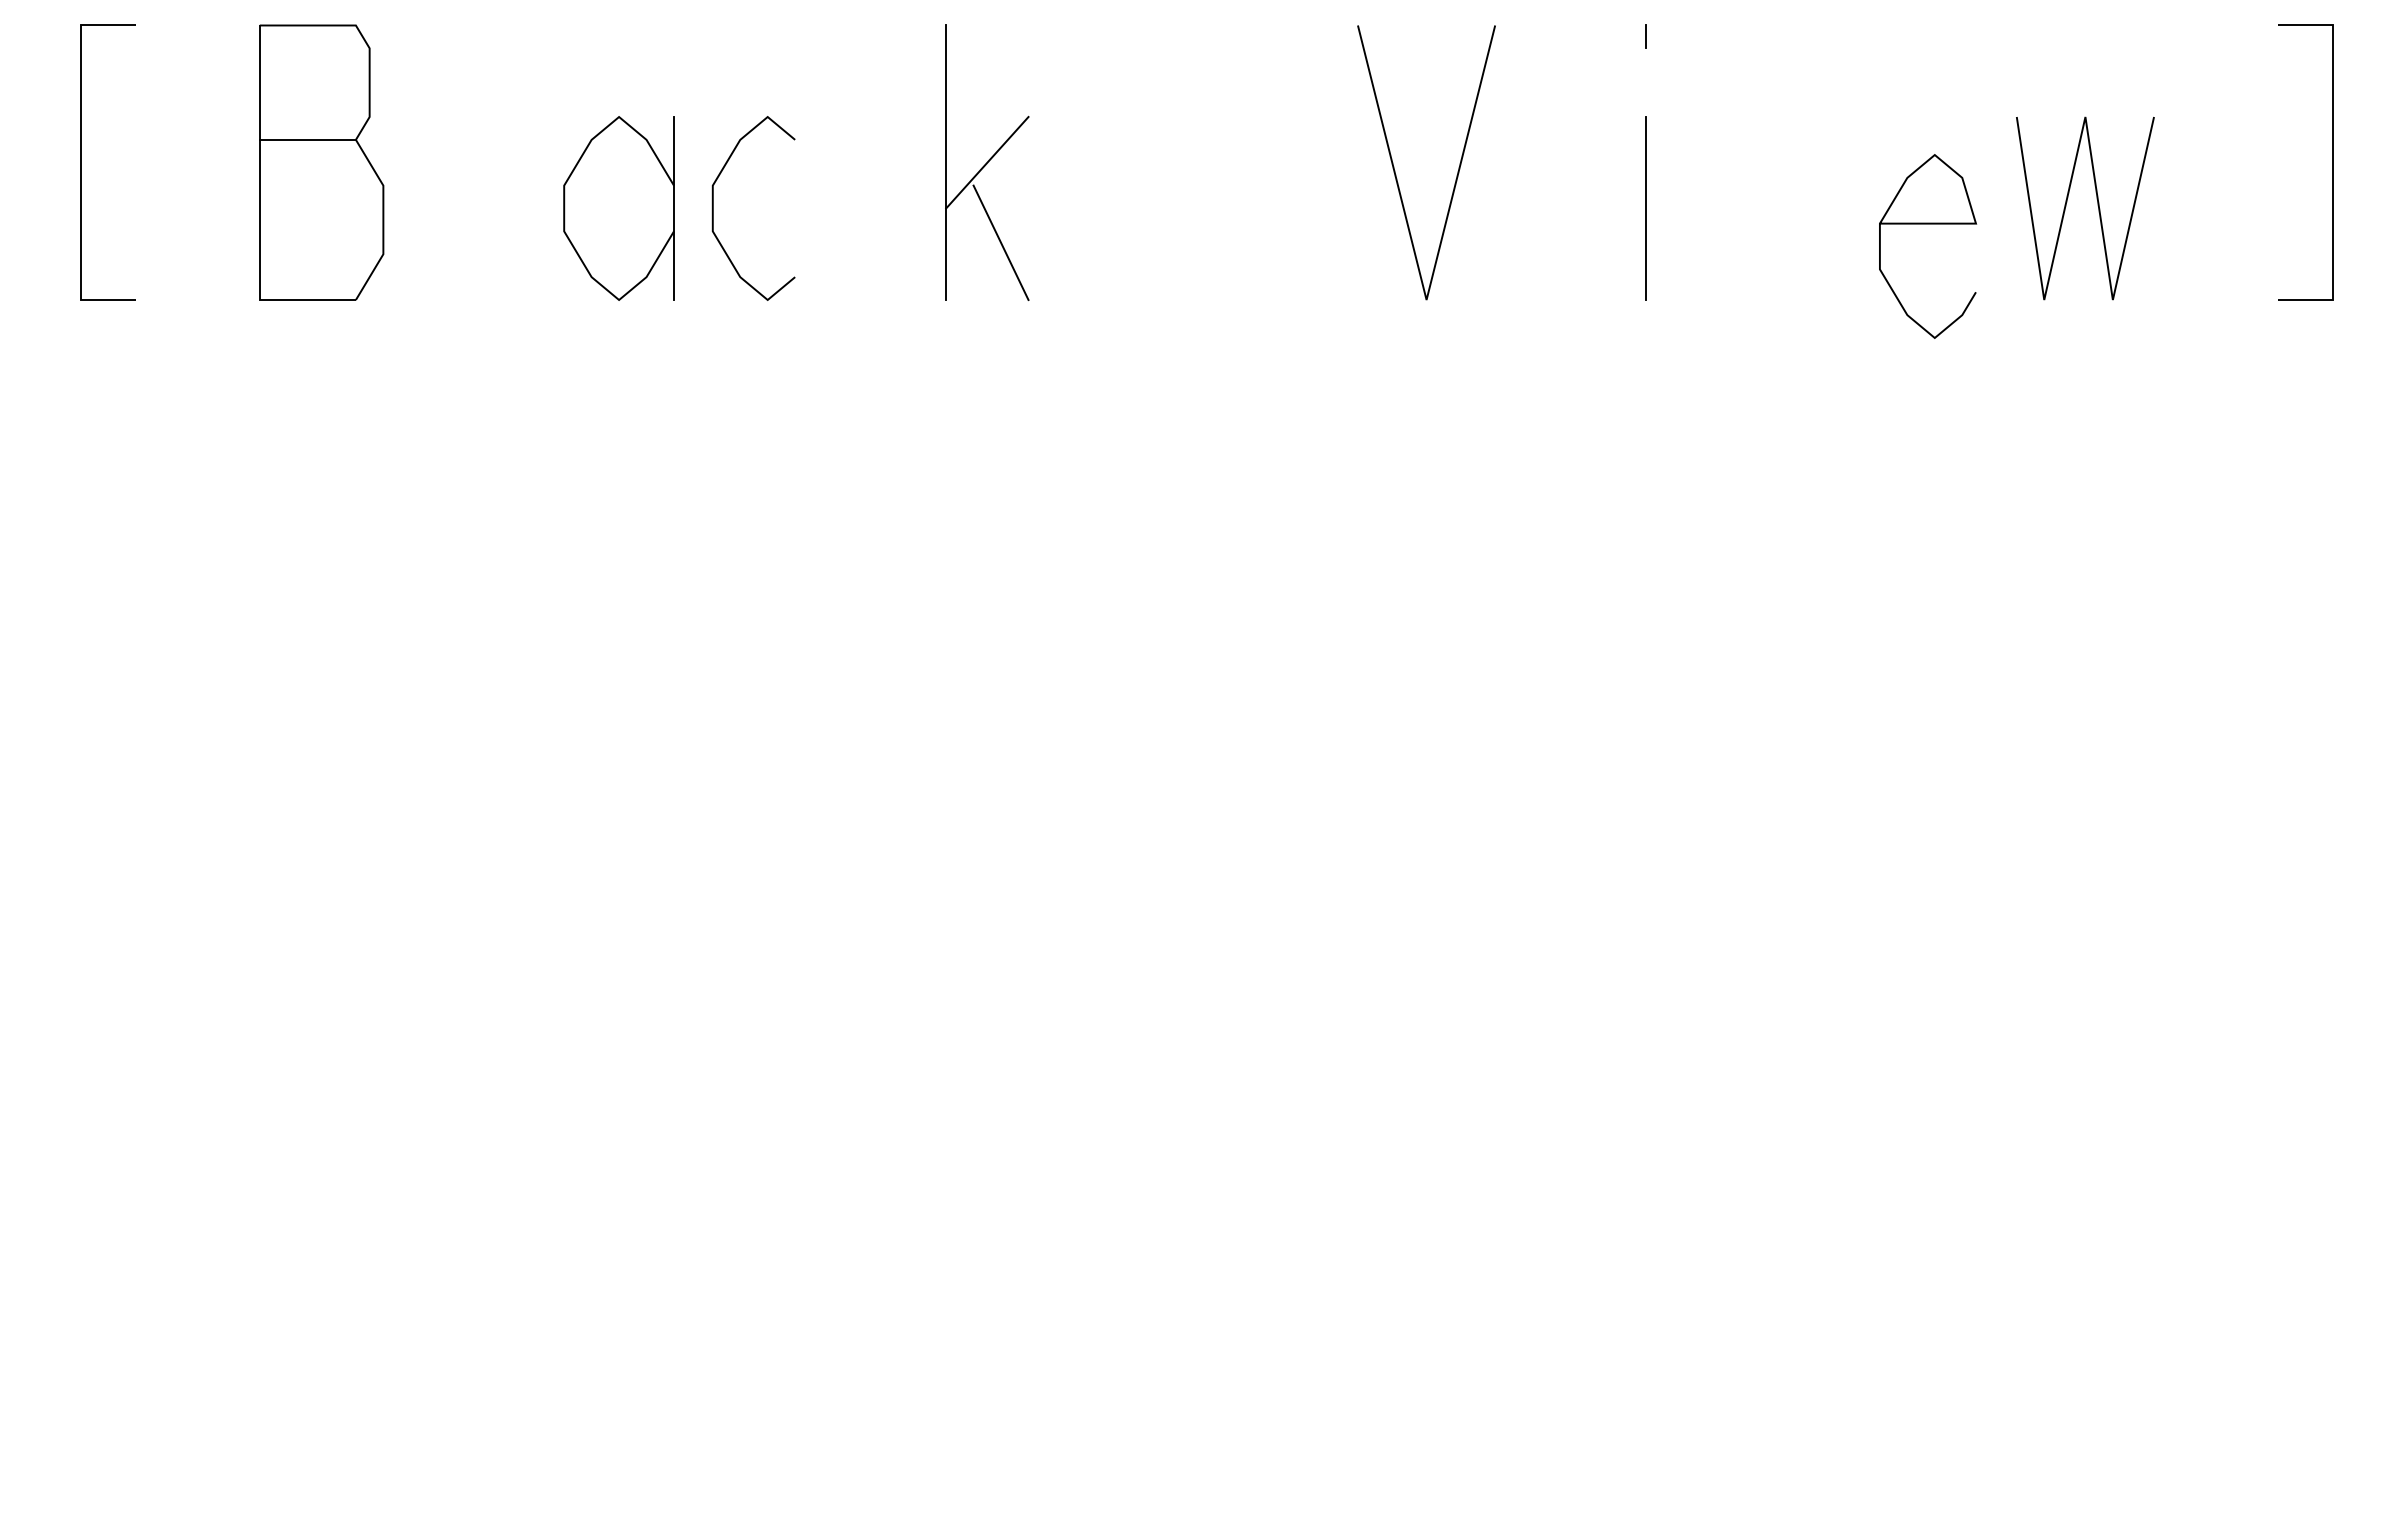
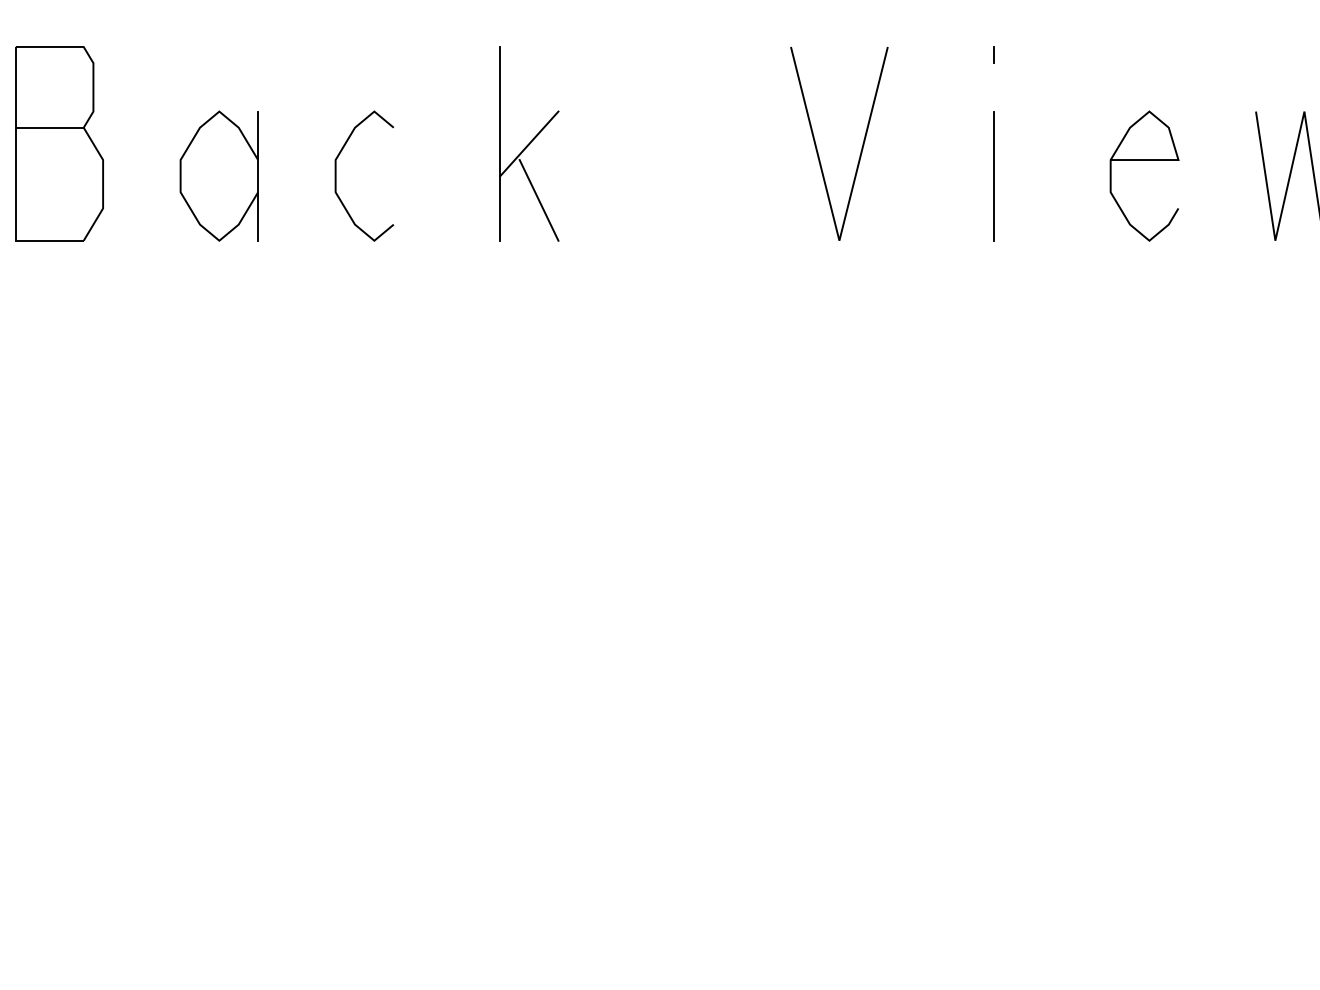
part: (618, 208) -> (218, 176), moved
curve: (1928, 224) -> (1144, 160), moved

